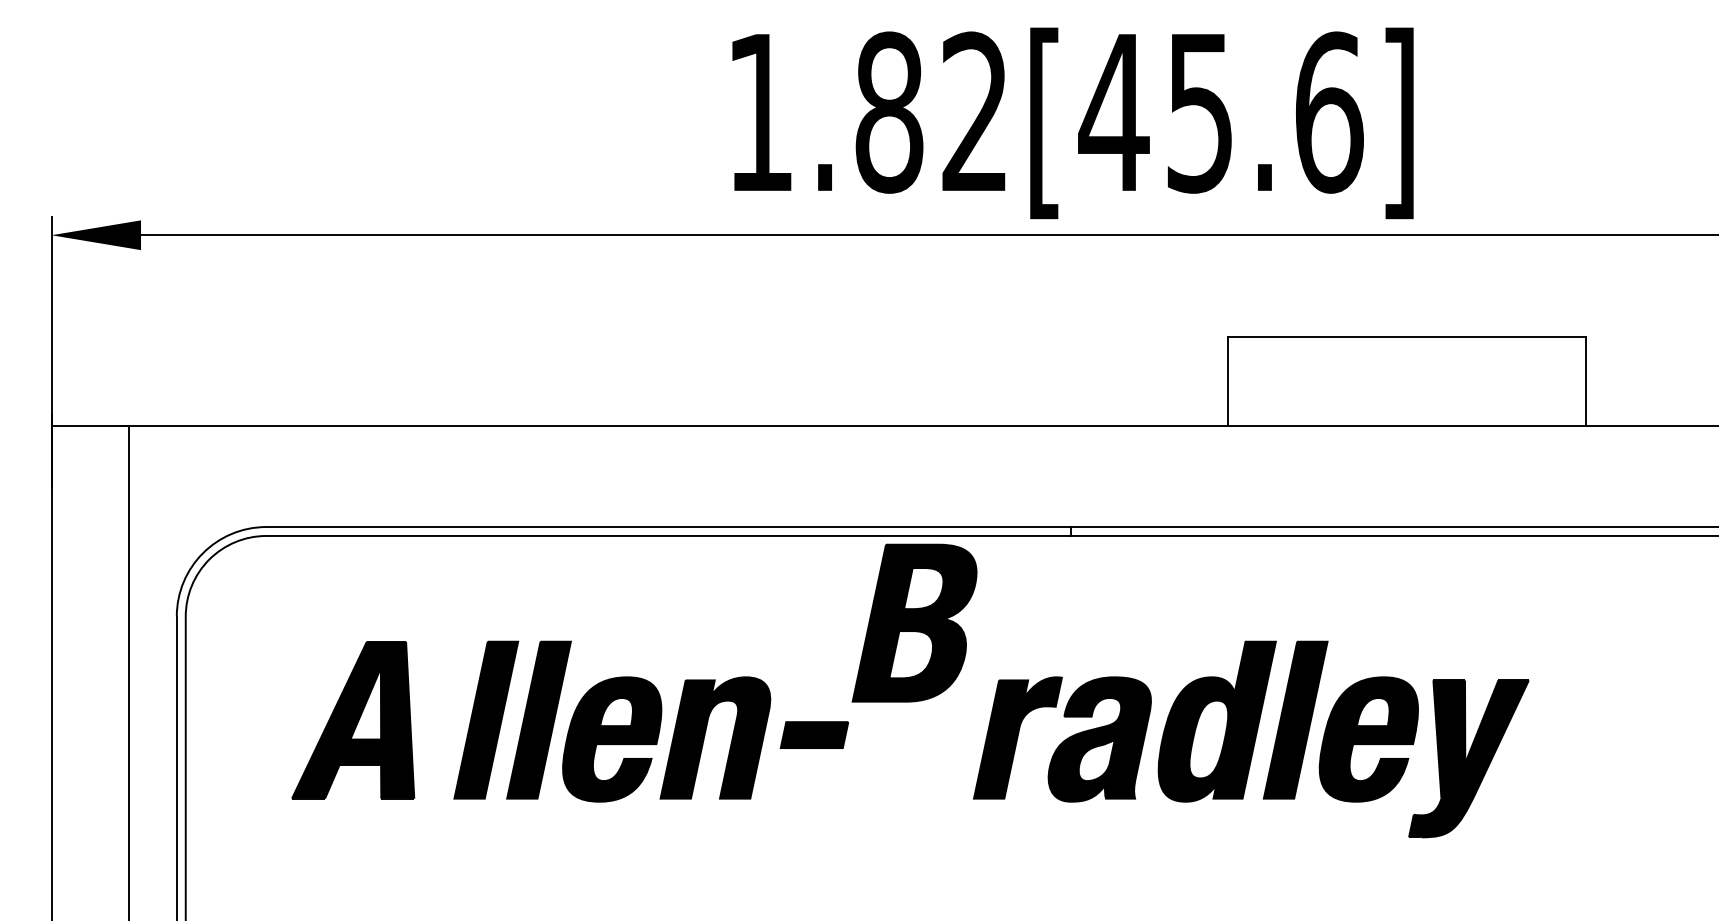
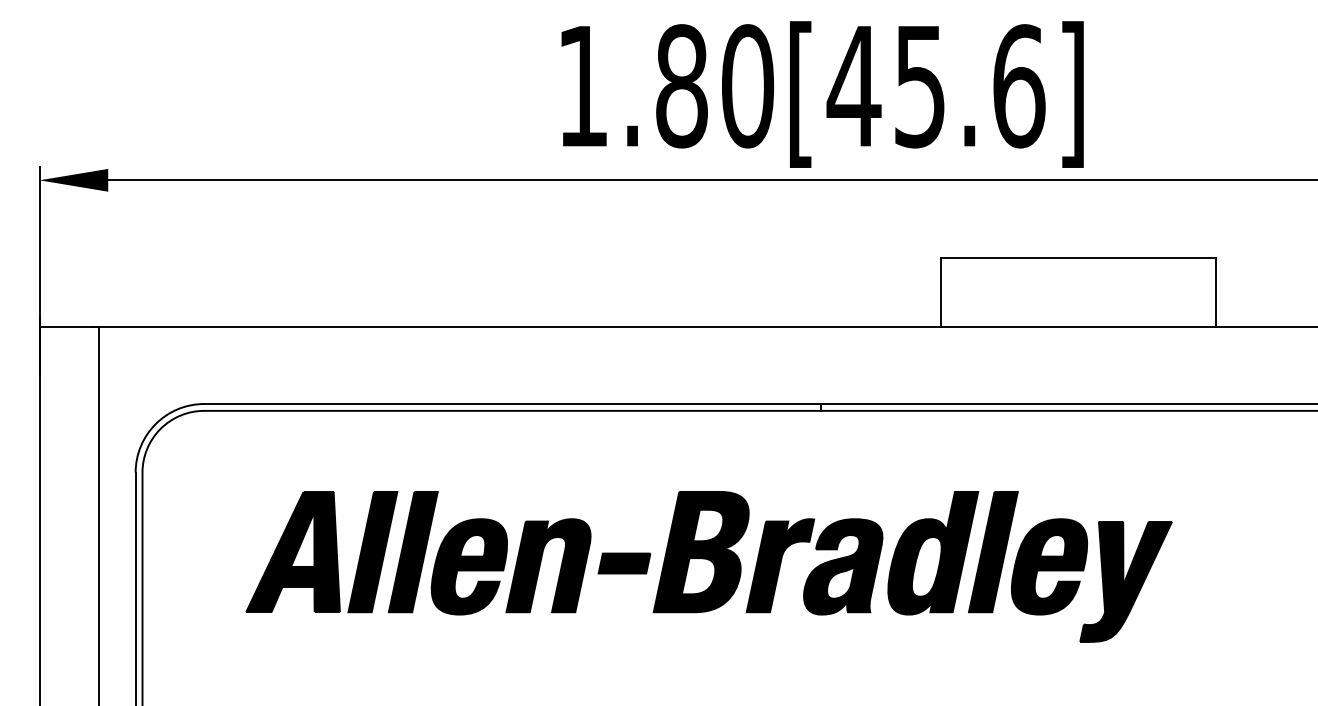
text: (975, 112) -> (747, 86), 1.82[45.6] -> 1.80[45.6]
part: (914, 622) -> (701, 551), moved
part: (353, 720) -> (293, 552), moved

